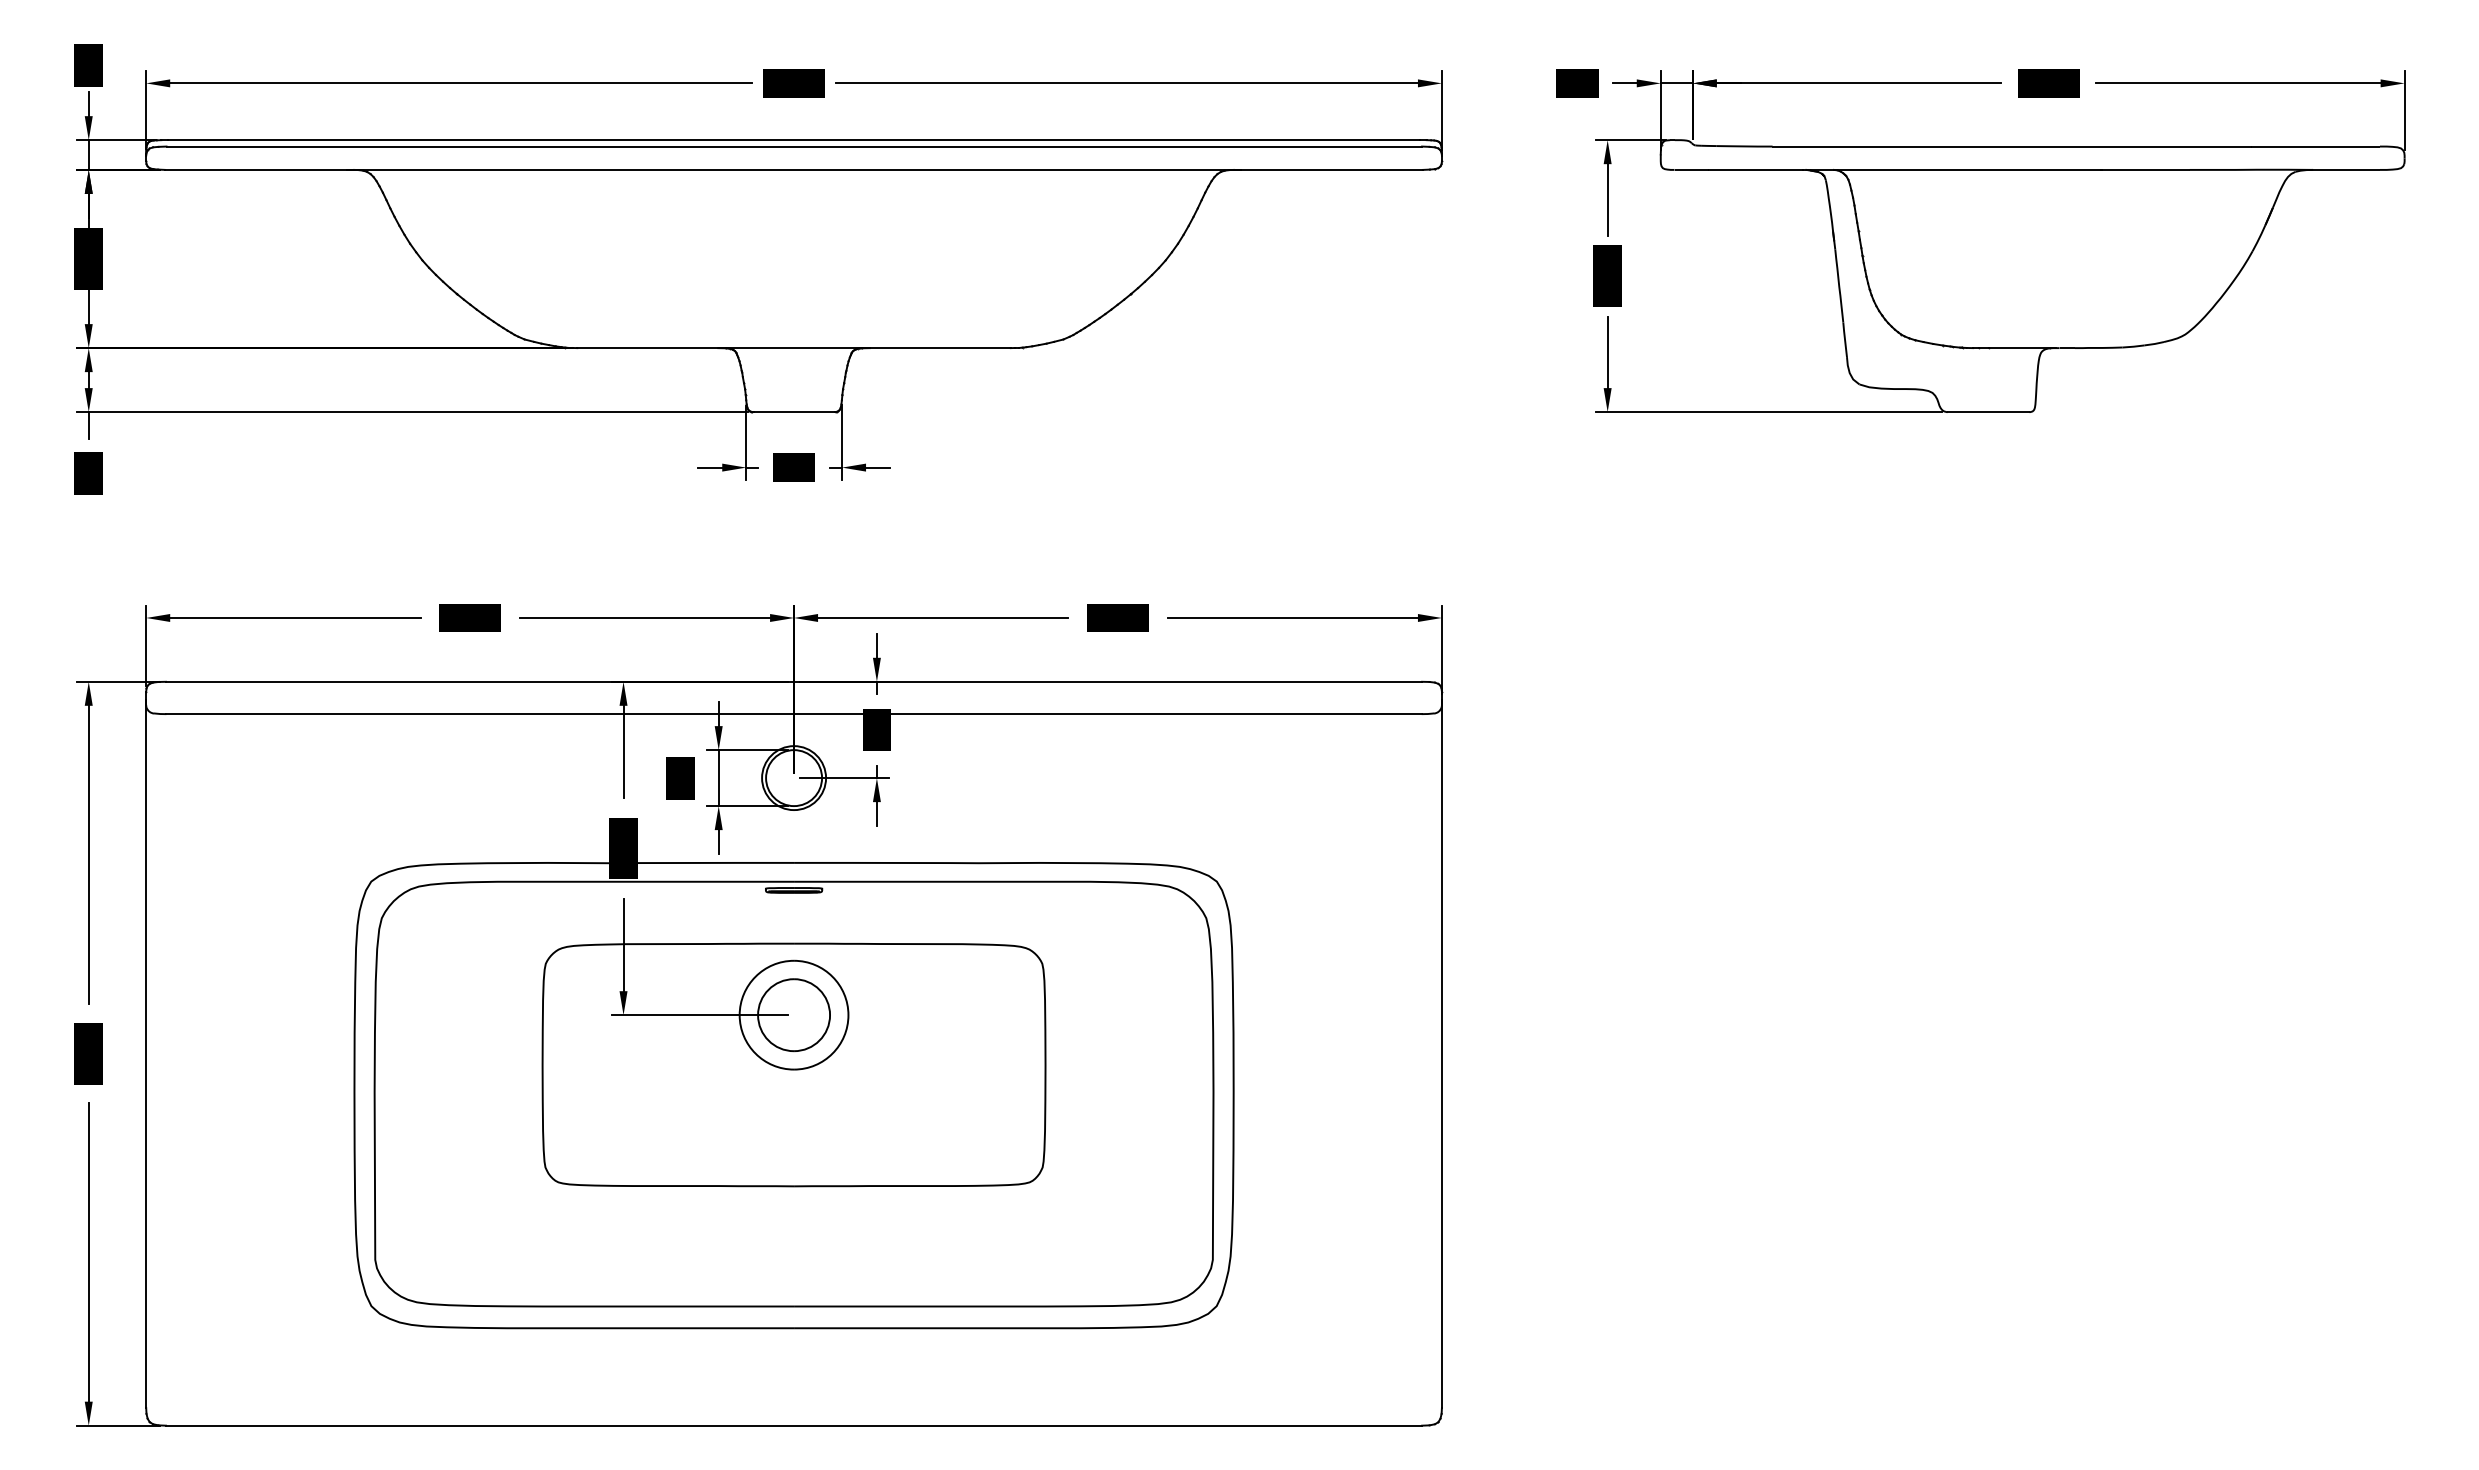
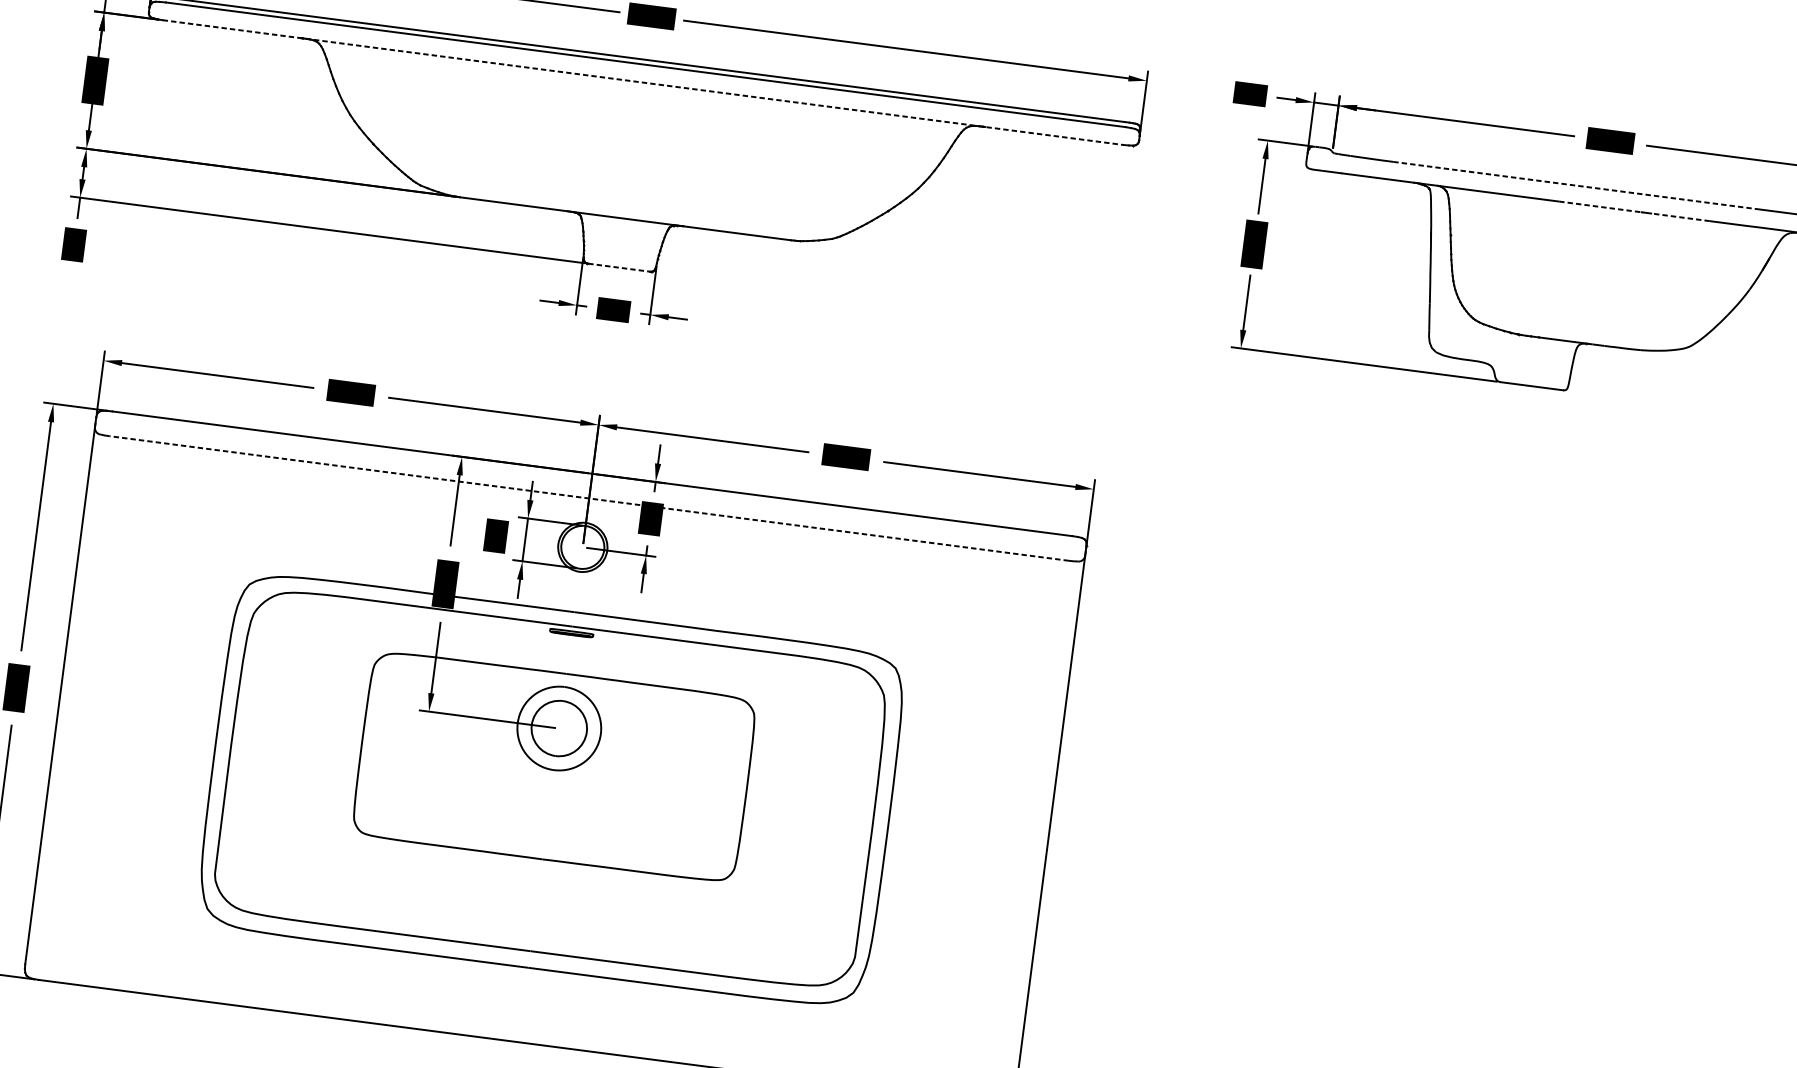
line: (2012, 146) -> (1576, 185), solid -> dashed
line: (794, 169) -> (643, 82), solid -> dashed
line: (2047, 169) -> (1601, 206), solid -> dashed
line: (2152, 169) -> (1681, 217), solid -> dashed
line: (794, 412) -> (619, 268), solid -> dashed
line: (794, 714) -> (589, 498), solid -> dashed

